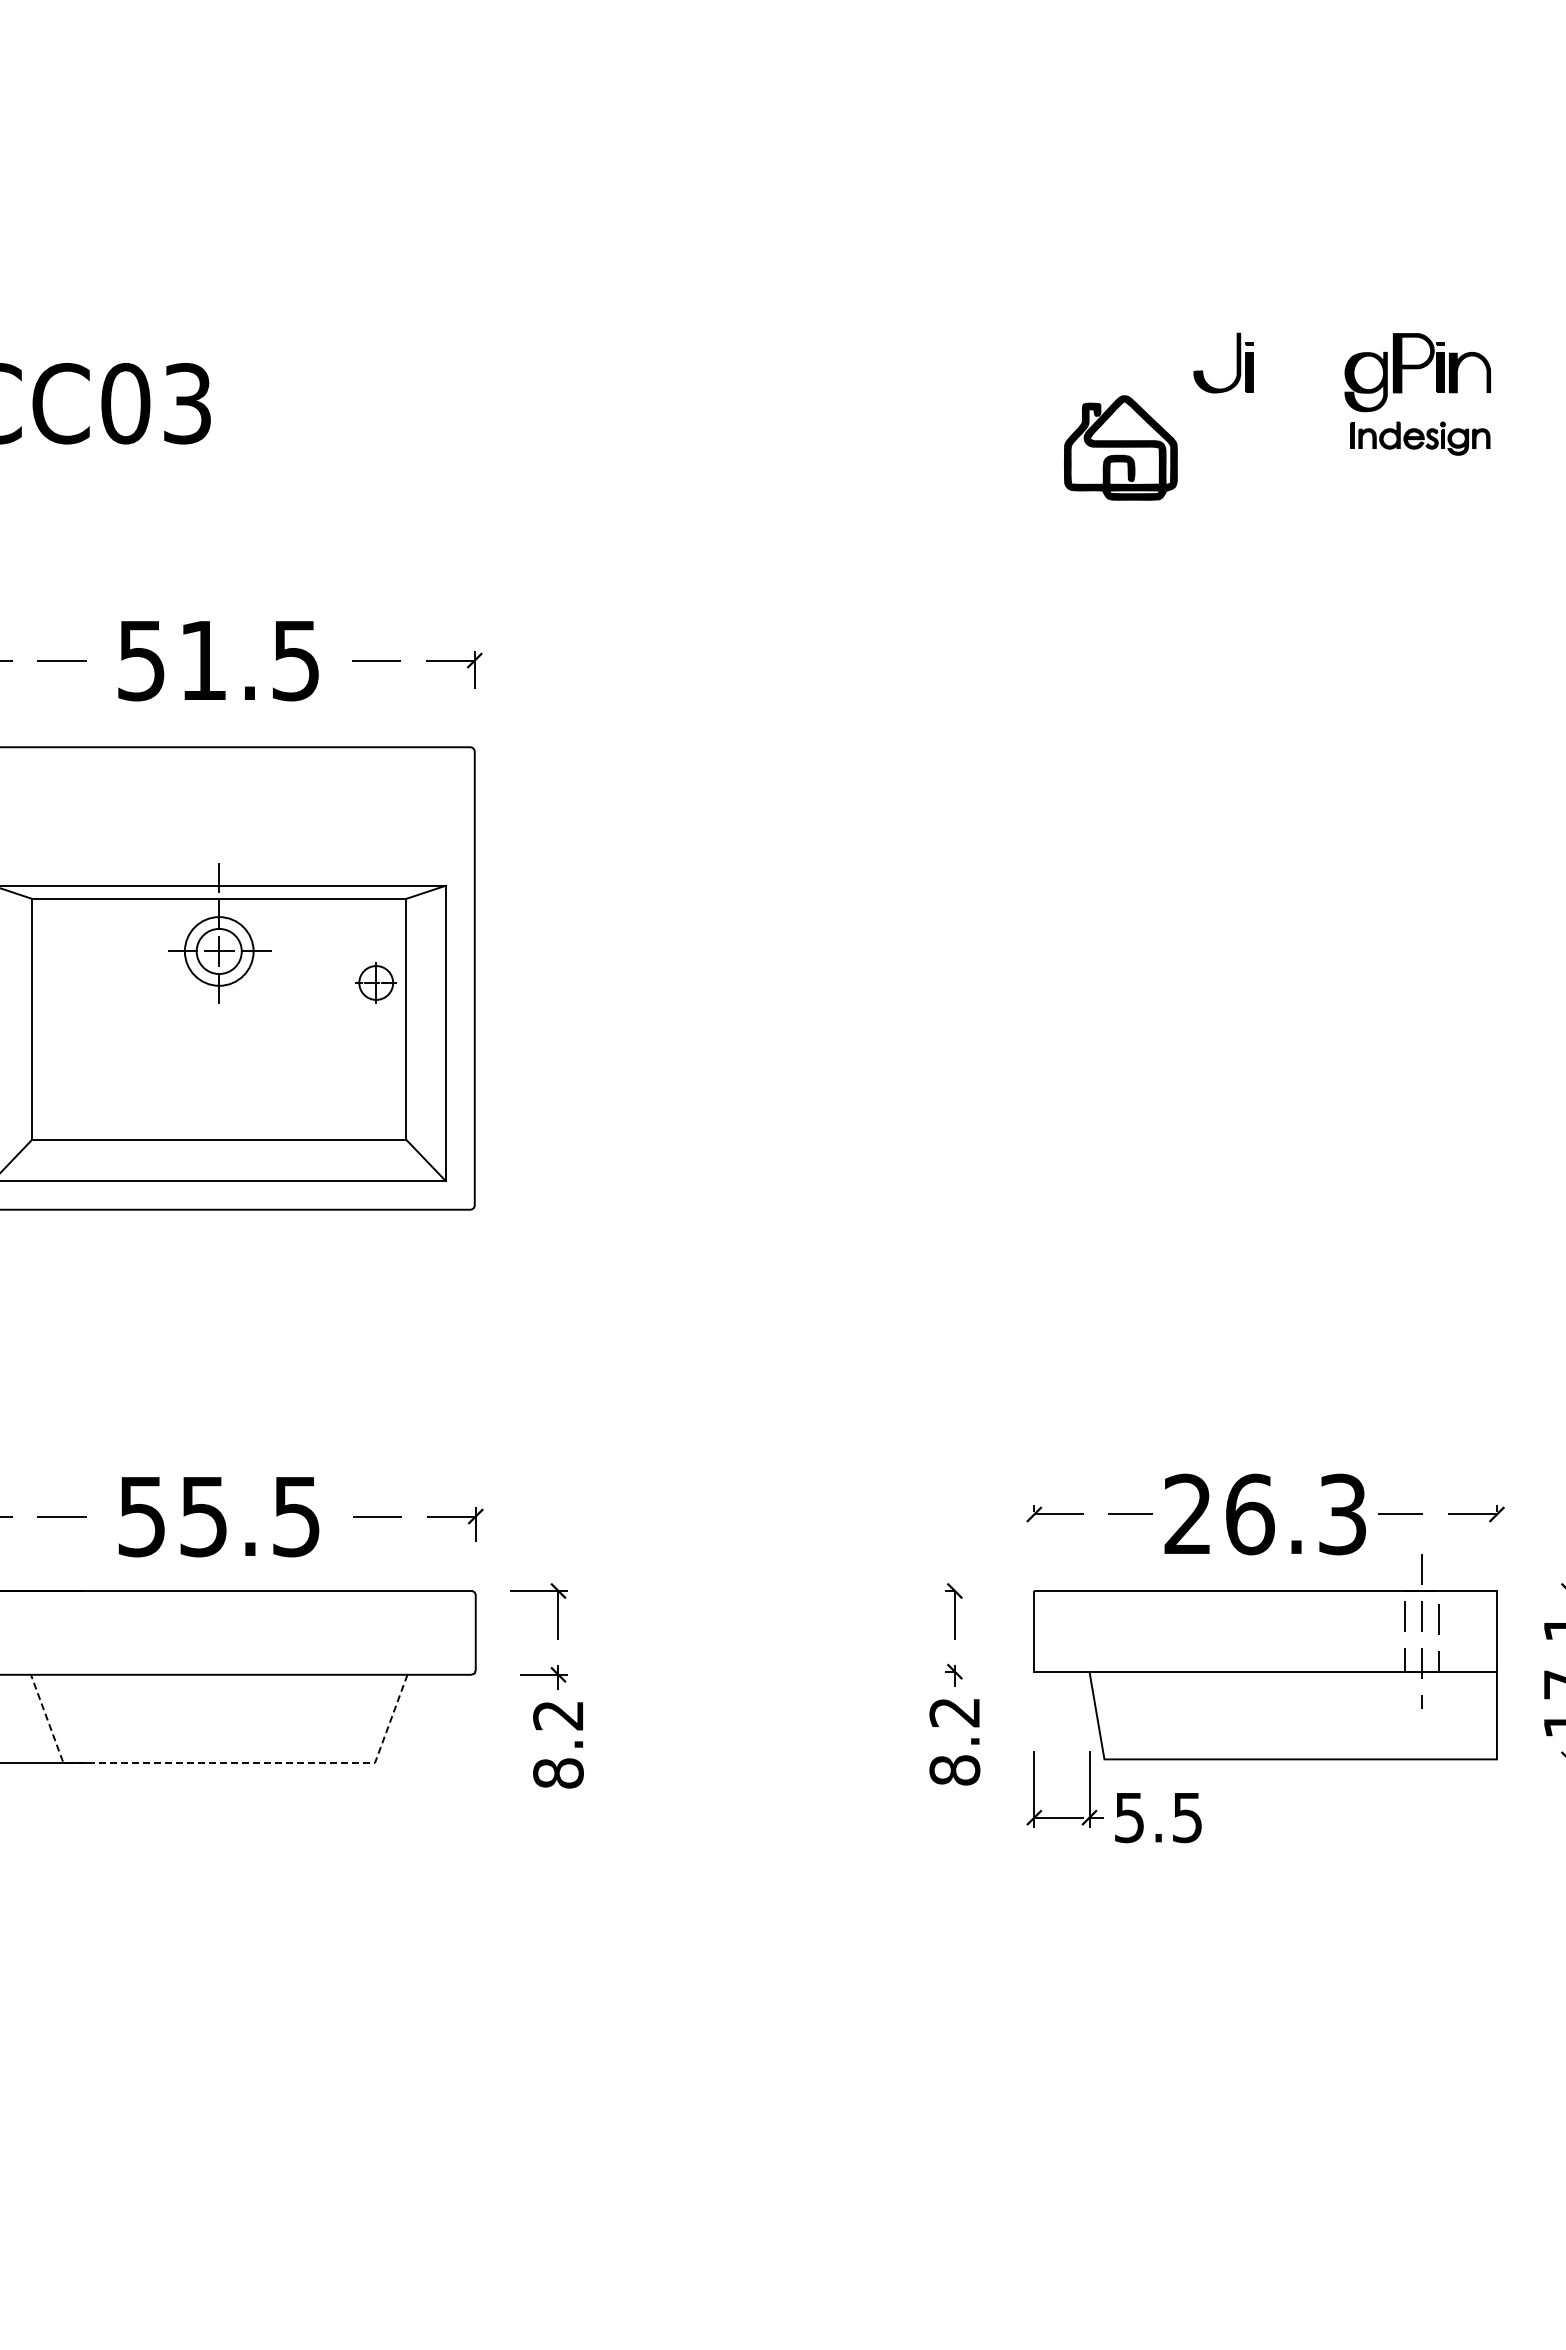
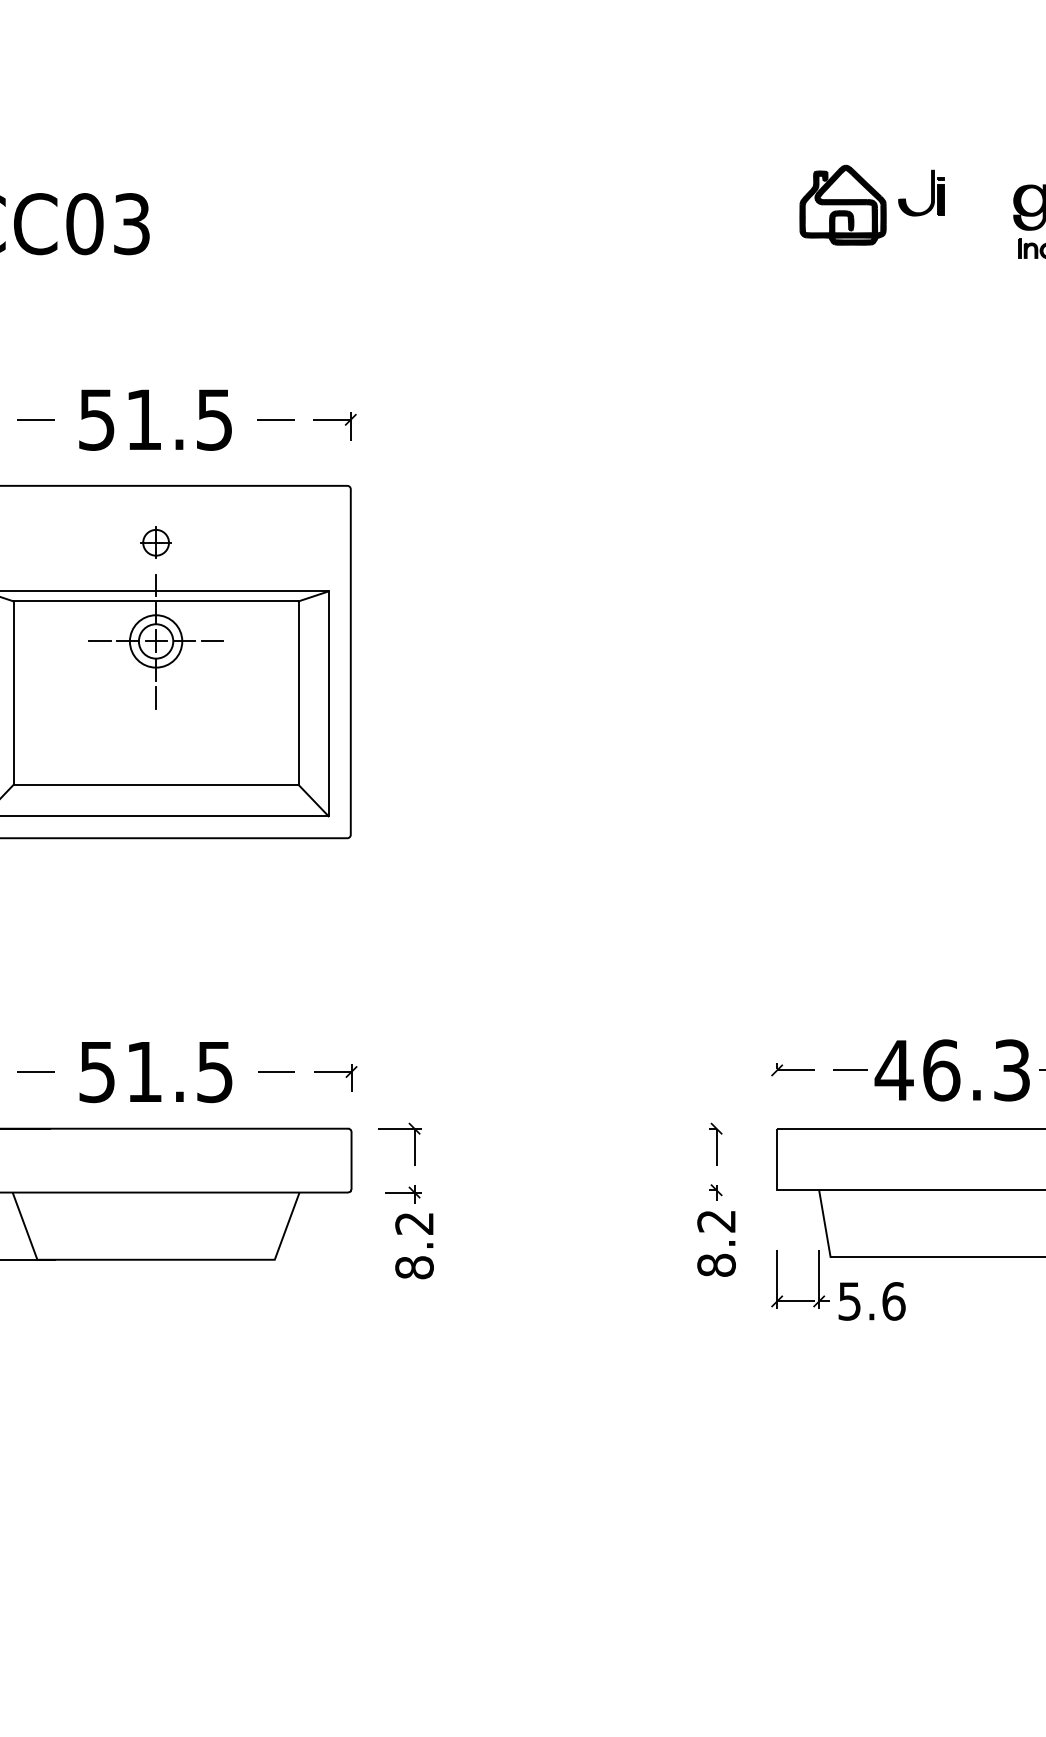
part: (1120, 447) -> (842, 204), moved
line: (145, 951) -> (99, 641), added
line: (293, 951) -> (212, 641), added
part: (375, 982) -> (155, 542), moved
line: (219, 1024) -> (156, 697), added
text: (1187, 1513) -> (893, 1069), 26.3 -> 46.3
text: (203, 1517) -> (144, 1072), 55.5 -> 51.5
line: (219, 1763) -> (156, 1260), dashed -> solid
text: (1187, 1817) -> (893, 1301), 5.5 -> 5.6

